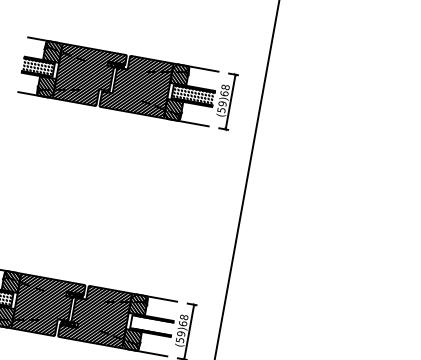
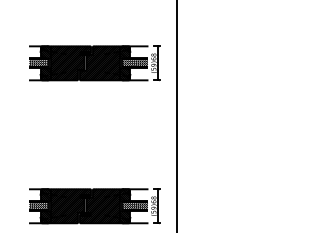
hatch: (152, 324) -> (135, 205), added

